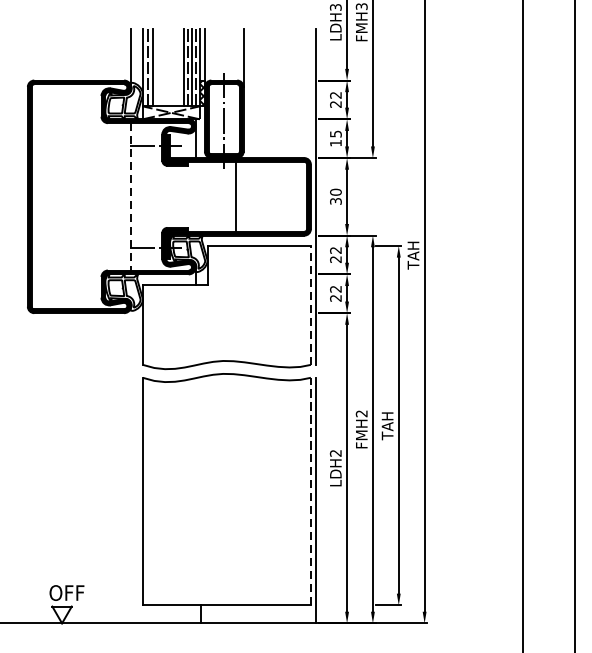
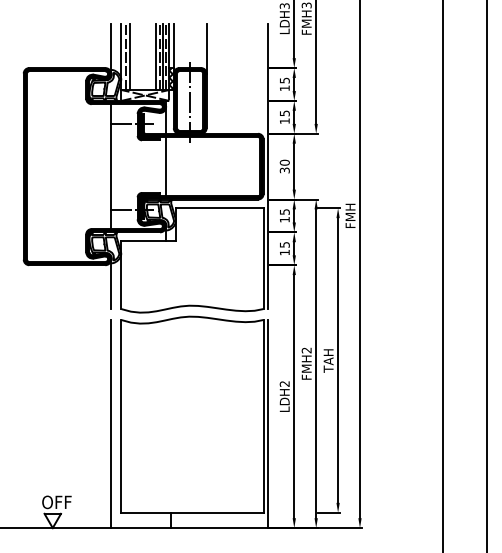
text: (335, 99) -> (284, 84), 22 -> 15
line: (236, 196) -> (166, 166), moved
line: (131, 197) -> (111, 167), dashed -> solid
text: (335, 254) -> (284, 215), 22 -> 15
text: (413, 254) -> (350, 215), TAH -> FMH
text: (335, 293) -> (284, 248), 22 -> 15
line: (310, 305) -> (263, 258), dashed -> solid
line: (131, 335) -> (111, 284), added
line: (310, 490) -> (263, 415), dashed -> solid
line: (131, 499) -> (111, 423), added

